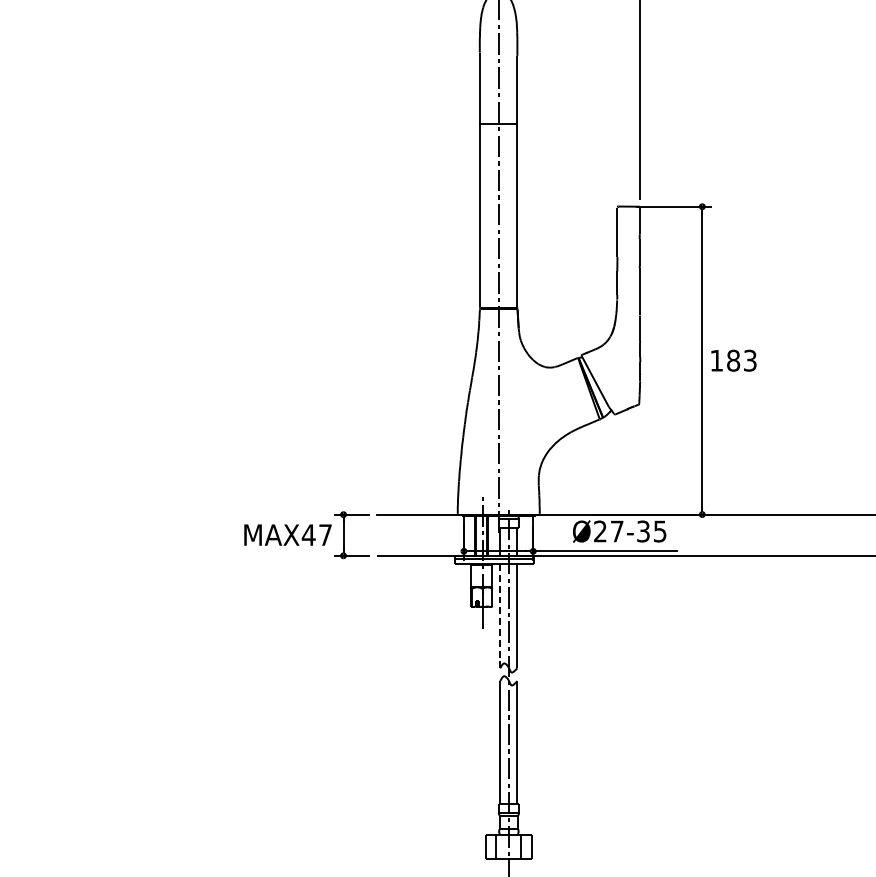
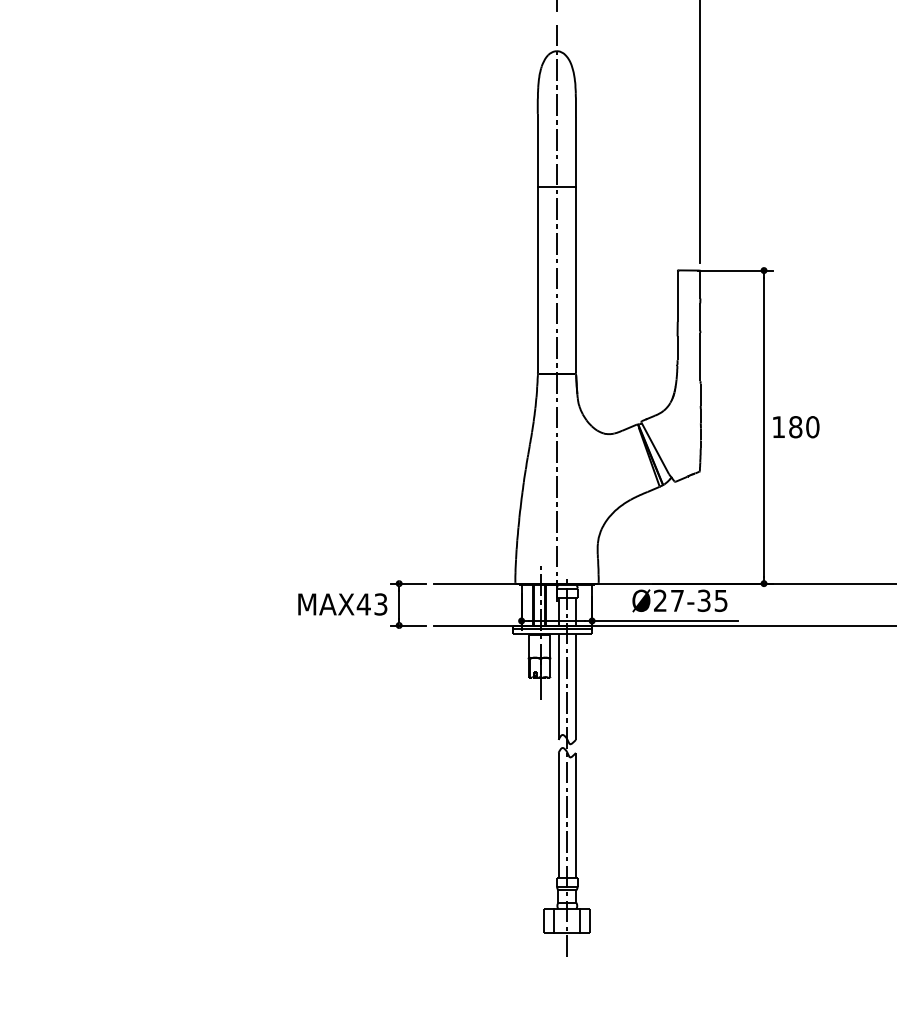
text: (750, 361) -> (812, 427), 183 -> 180
text: (325, 535) -> (380, 604), MAX47 -> MAX43
line: (500, 616) -> (558, 687), dashed -> solid

